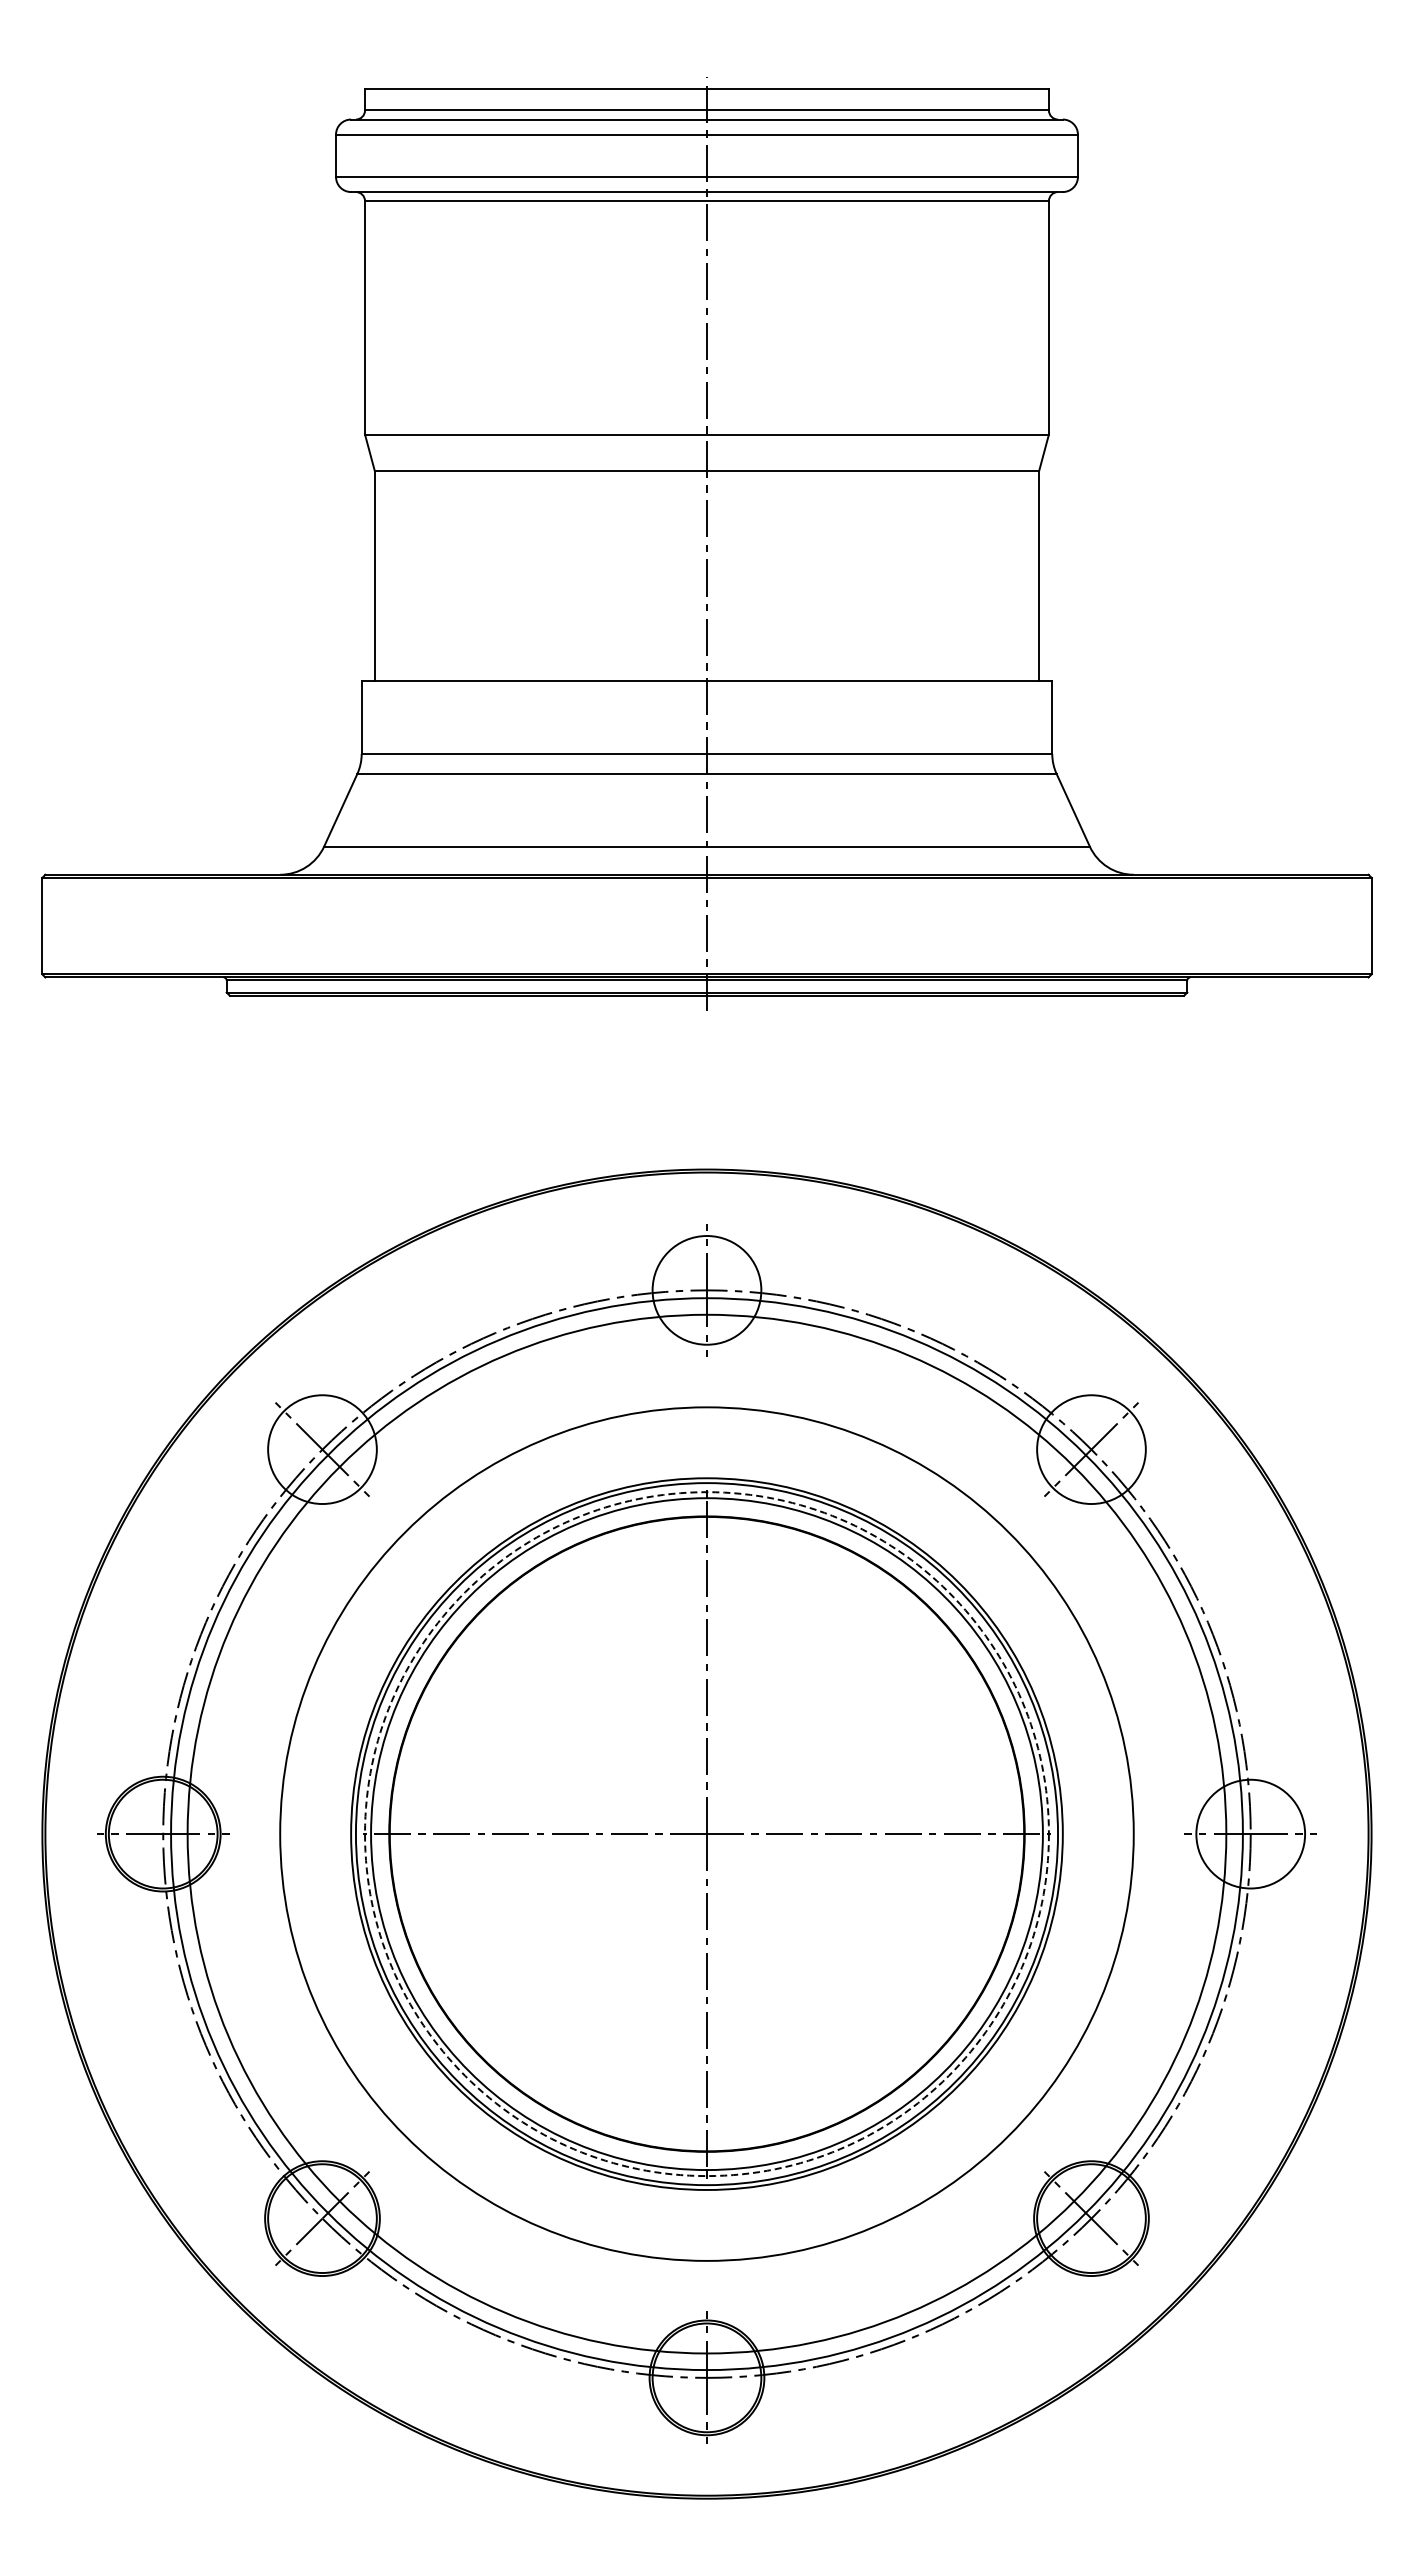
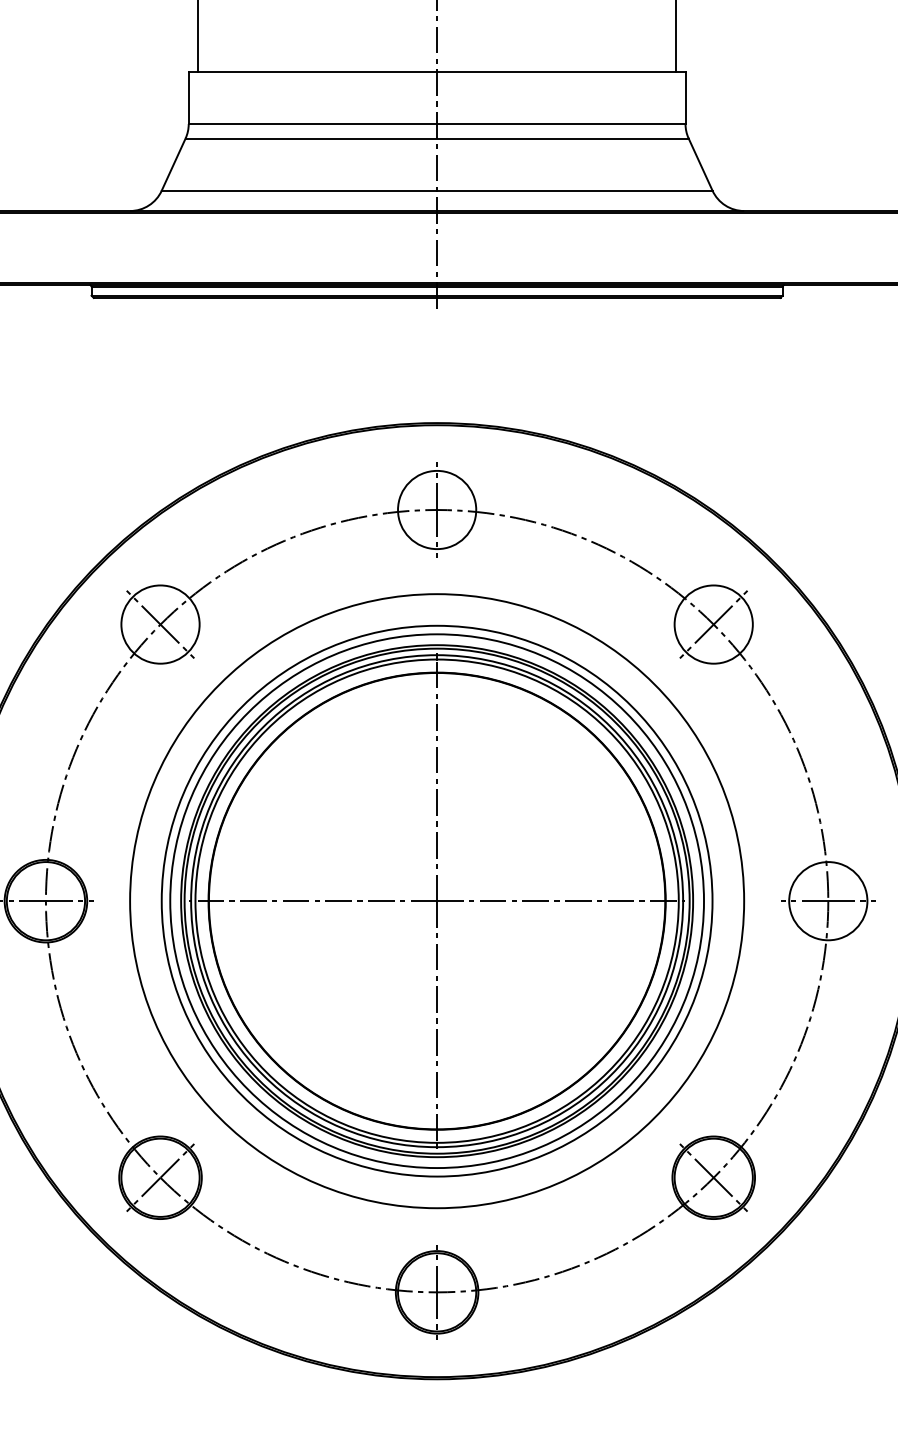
circle: (706, 1833) -> (436, 900), size x0.71
circle: (706, 1834) -> (436, 901), dashed -> solid
circle: (706, 1834) -> (436, 901), size x0.71

